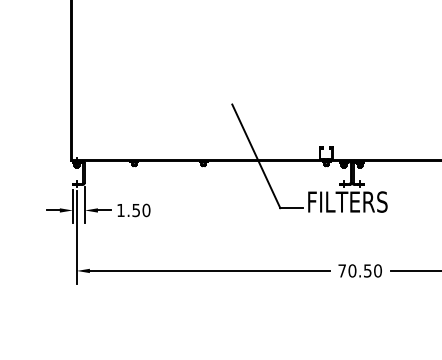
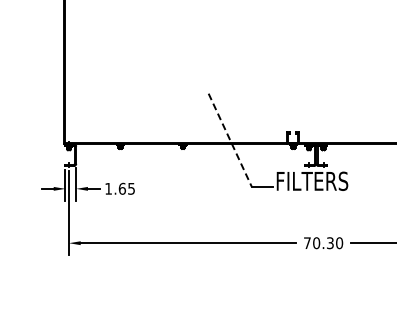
line: (256, 156) -> (230, 140), solid -> dashed
text: (140, 210) -> (126, 188), 1.50 -> 1.65
text: (367, 270) -> (330, 242), 70.50 -> 70.30

